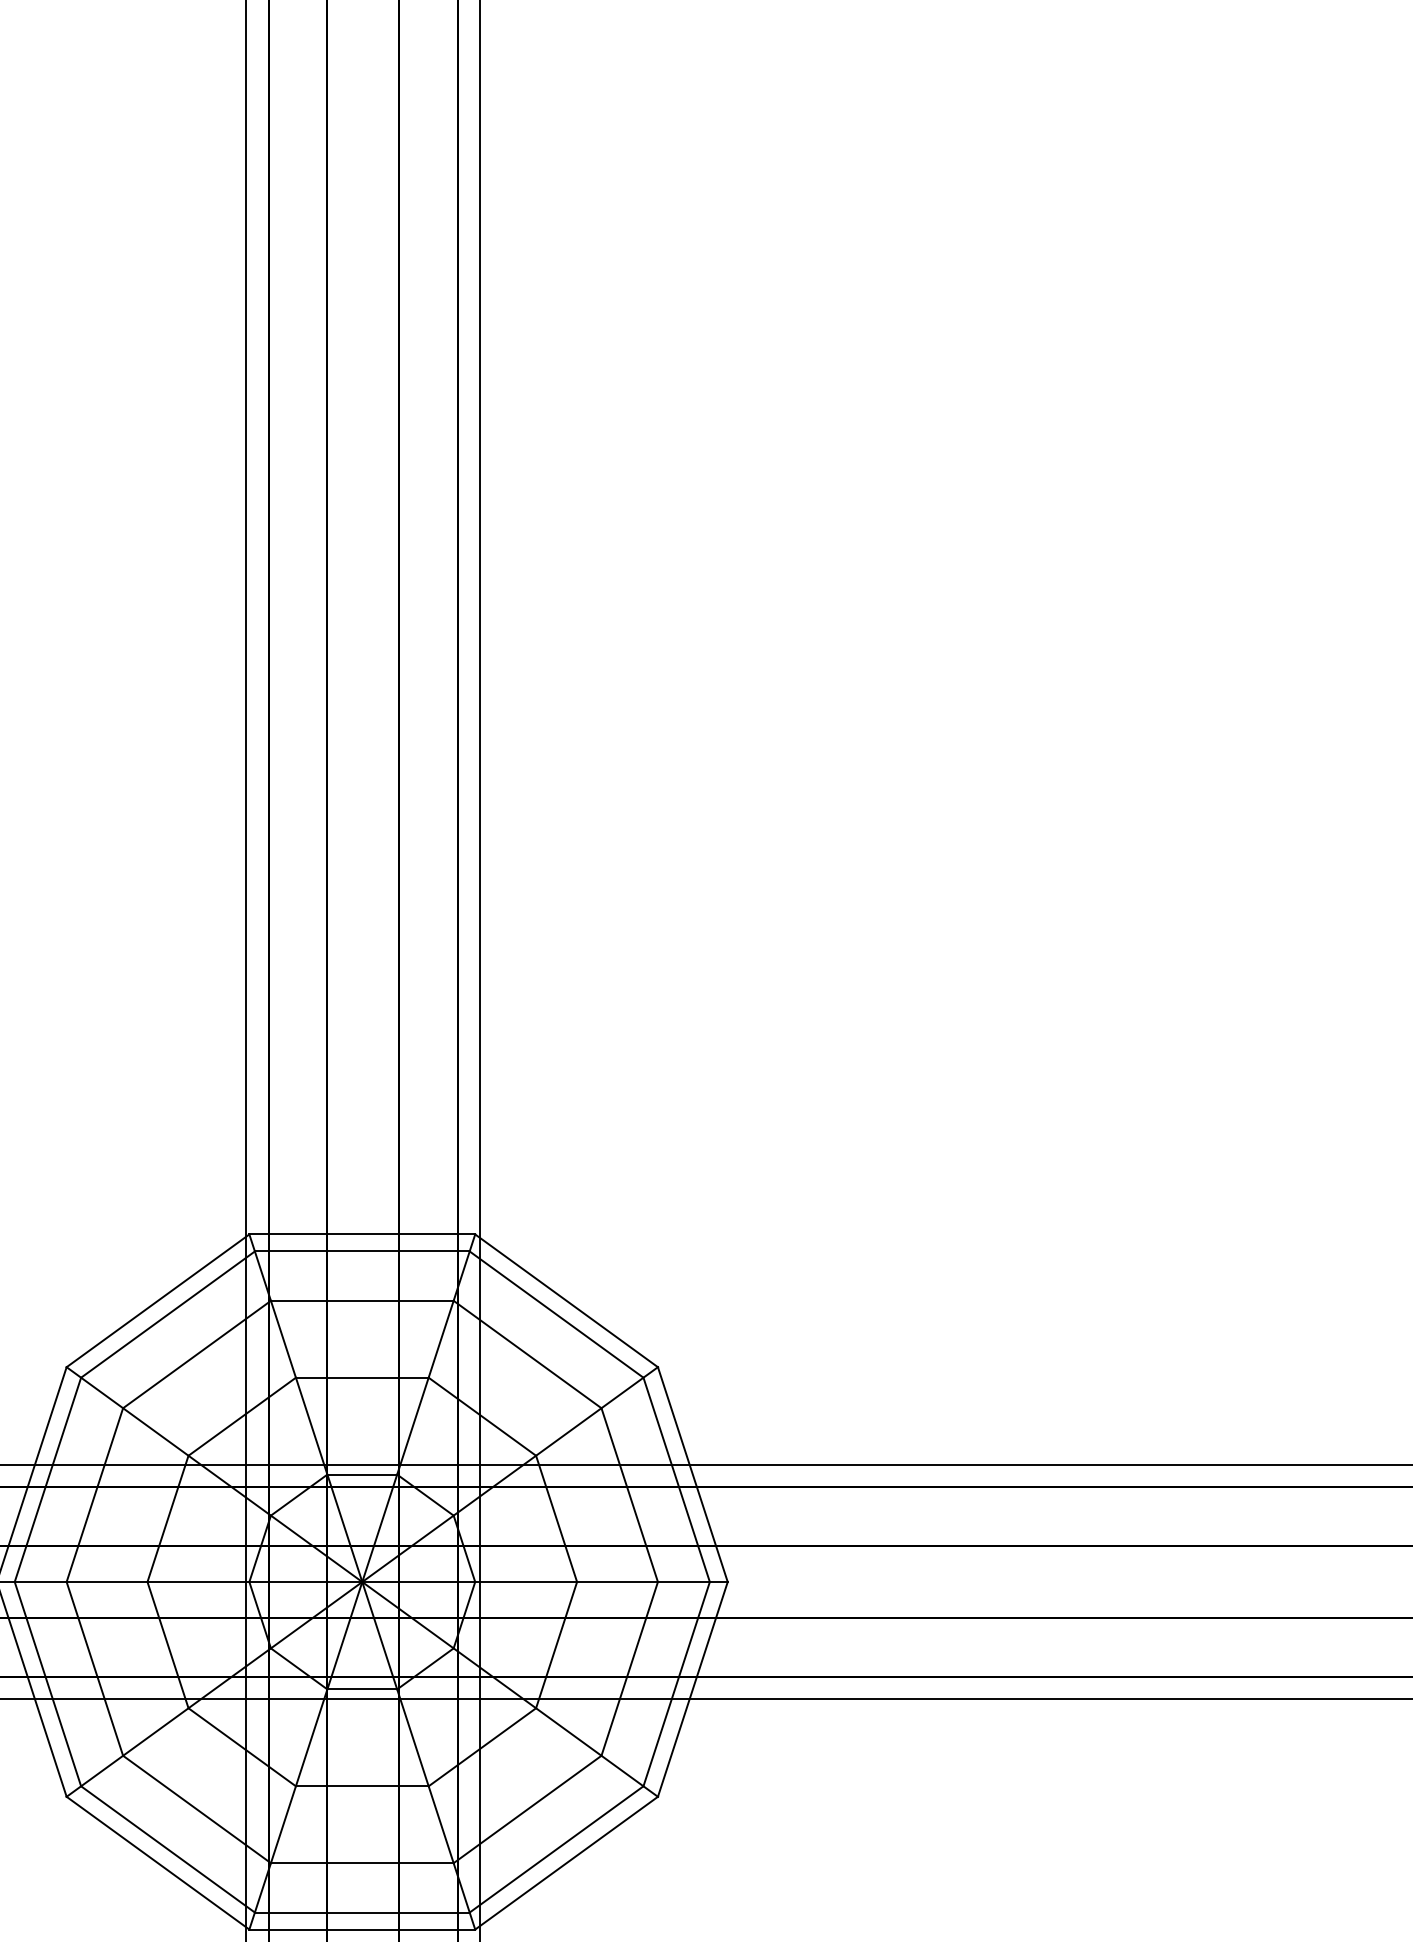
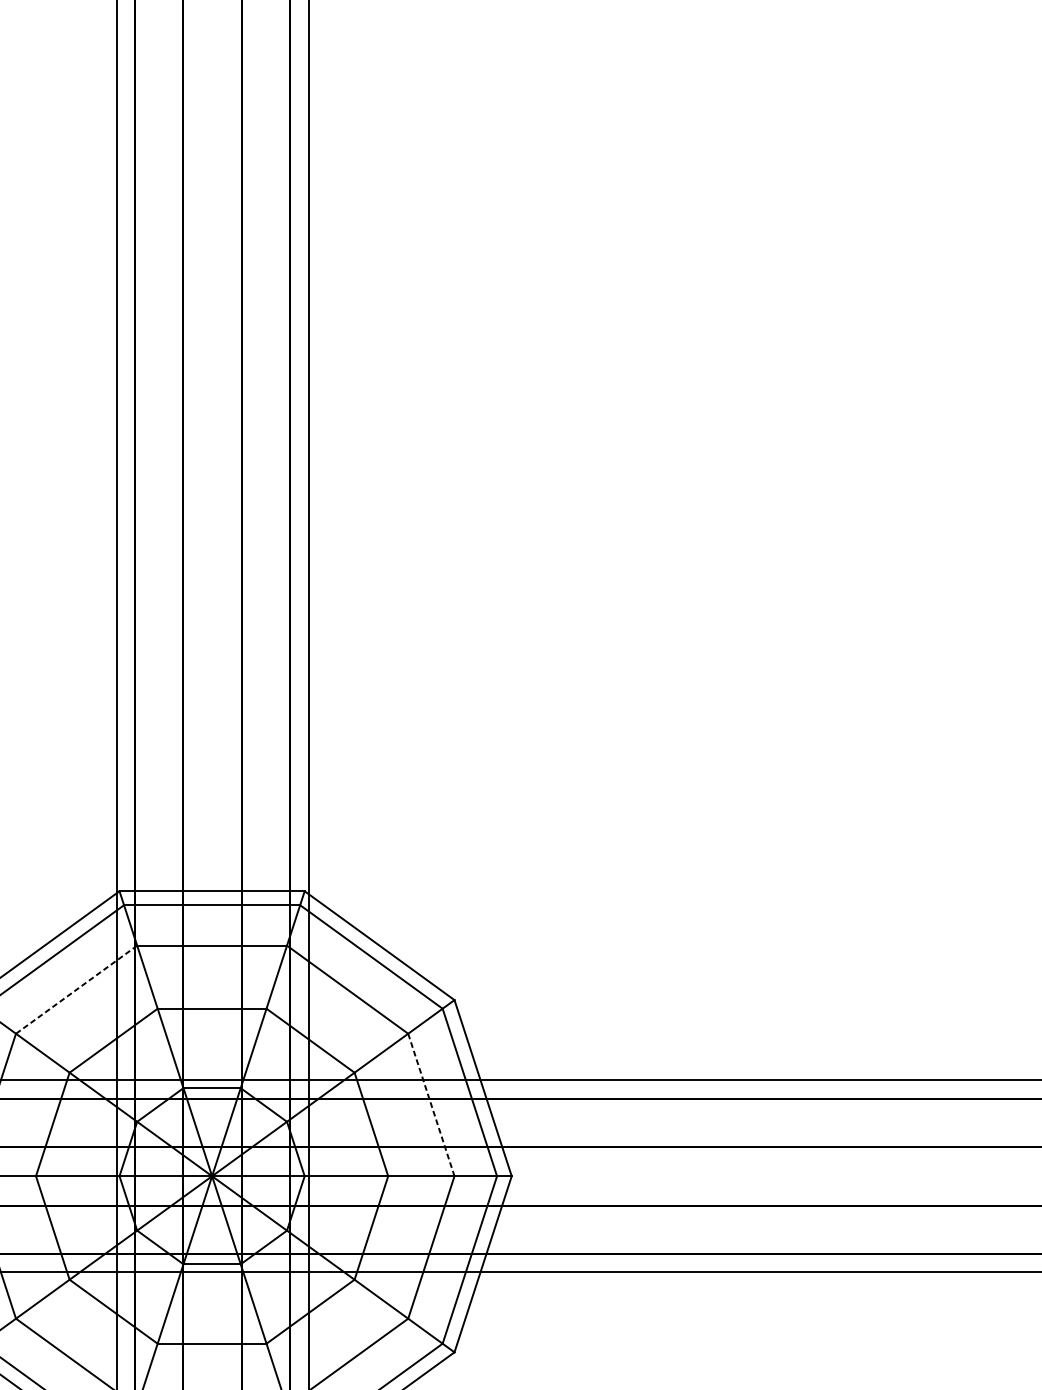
line: (197, 1354) -> (76, 989), solid -> dashed
line: (629, 1495) -> (431, 1105), solid -> dashed

